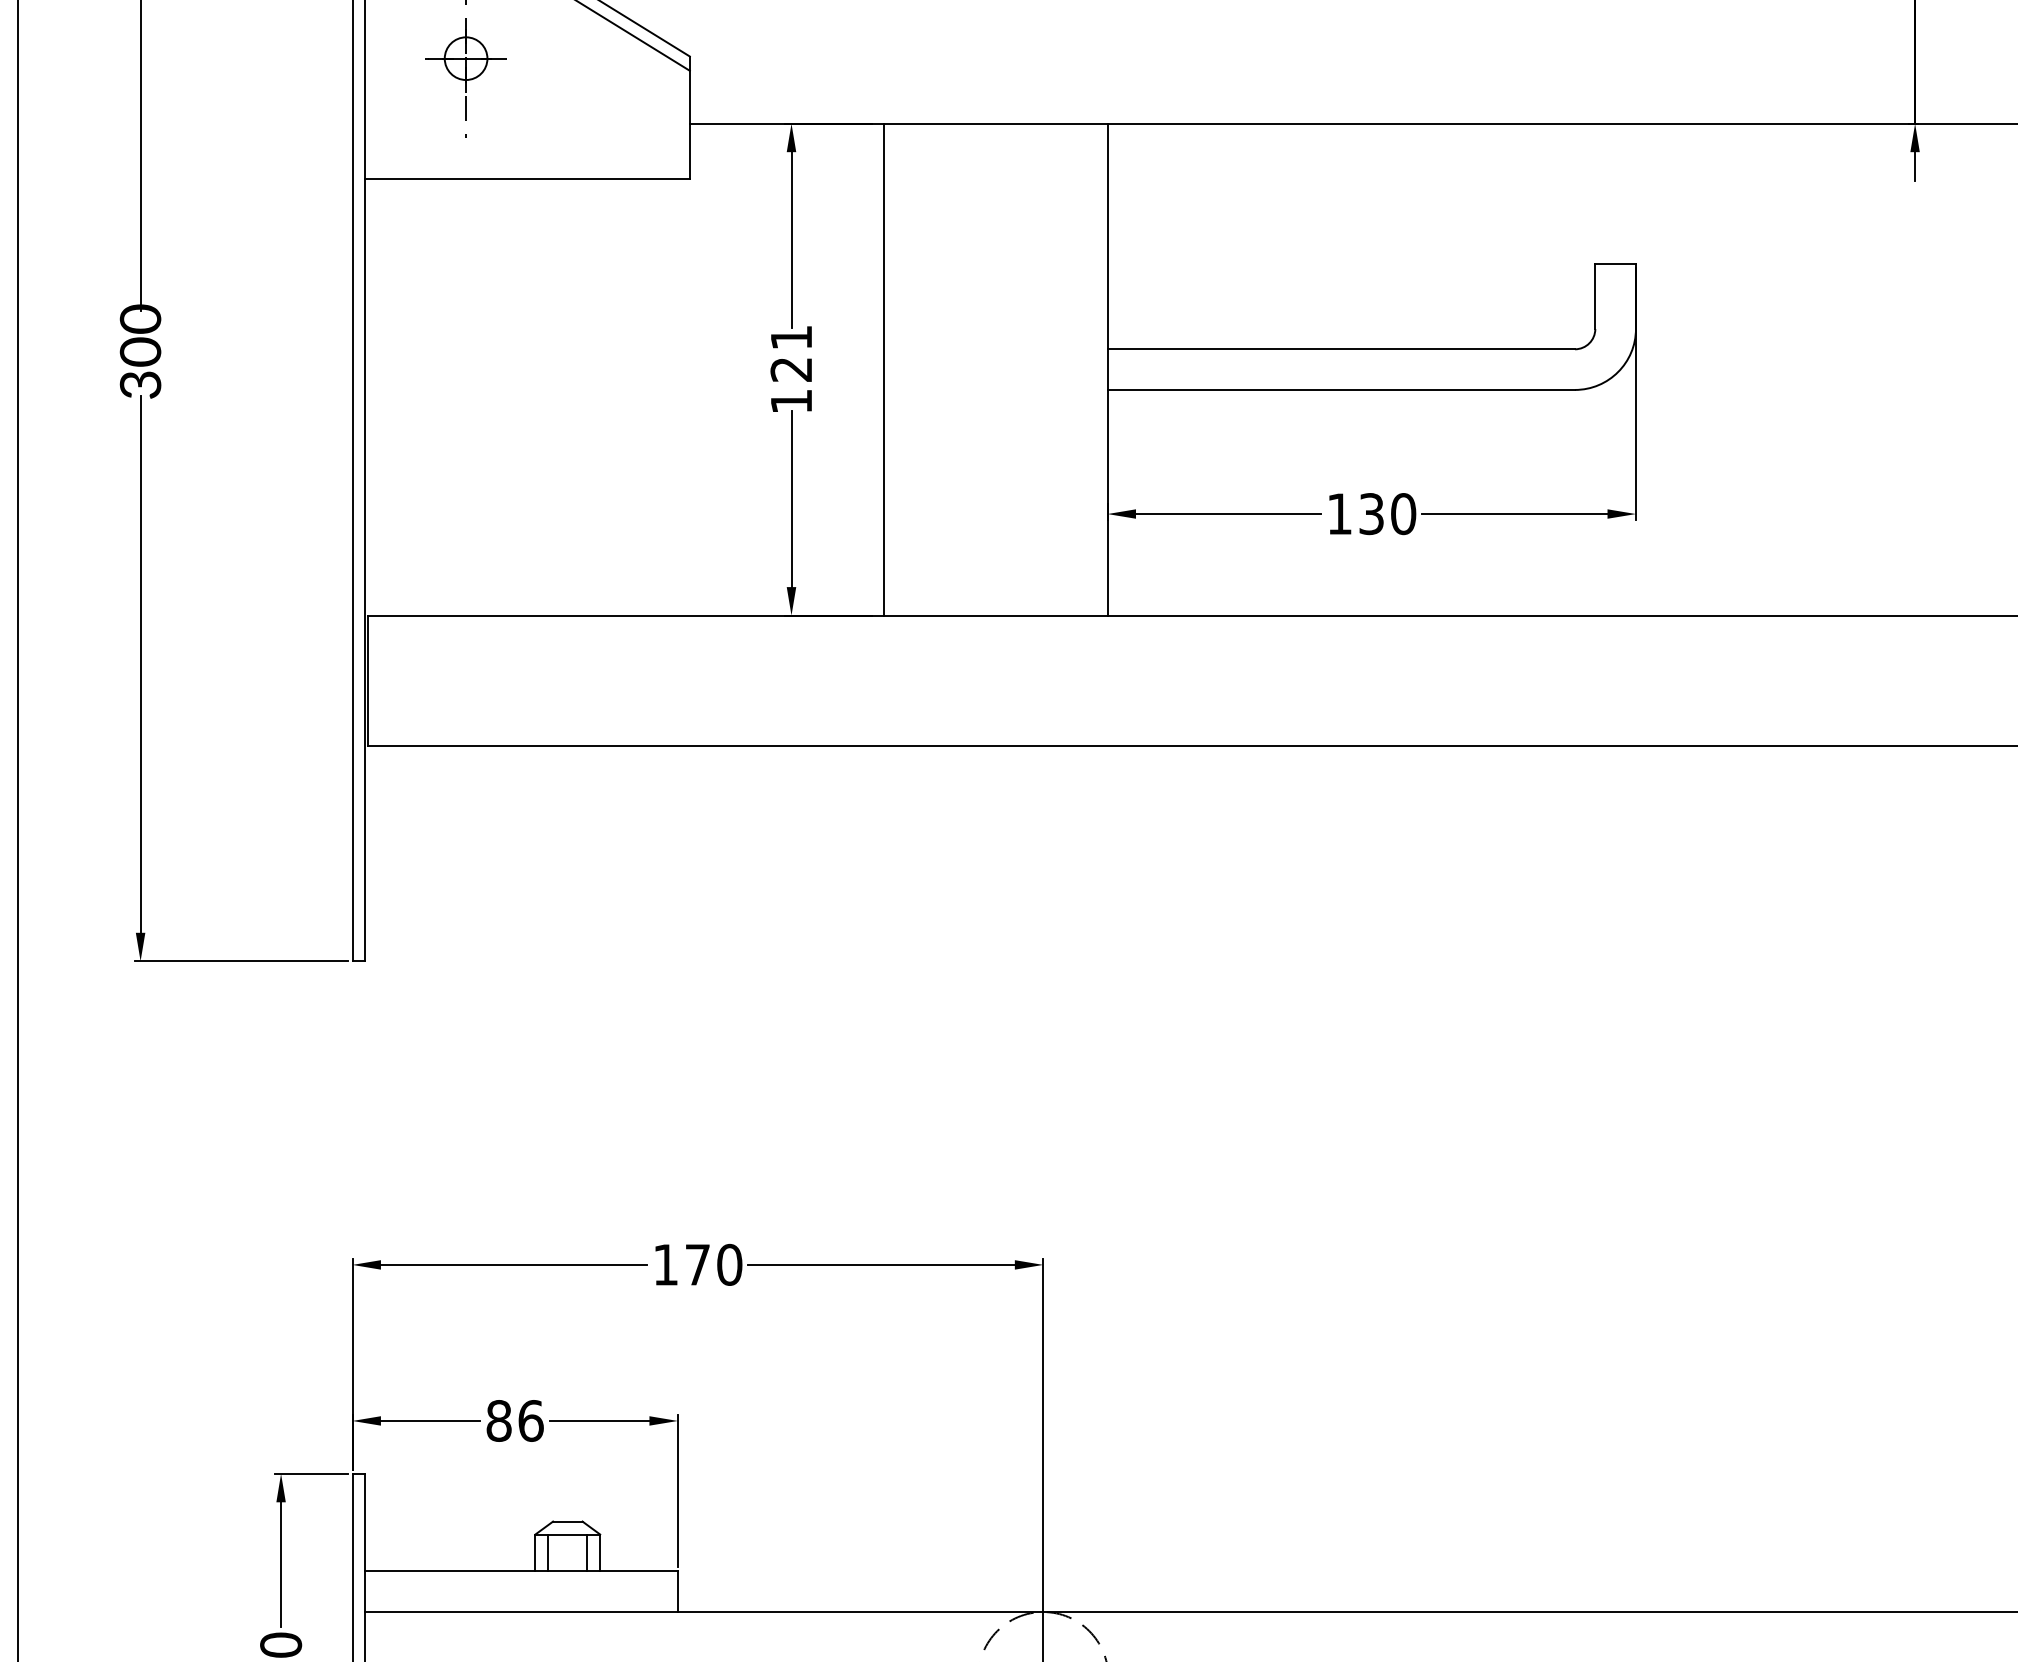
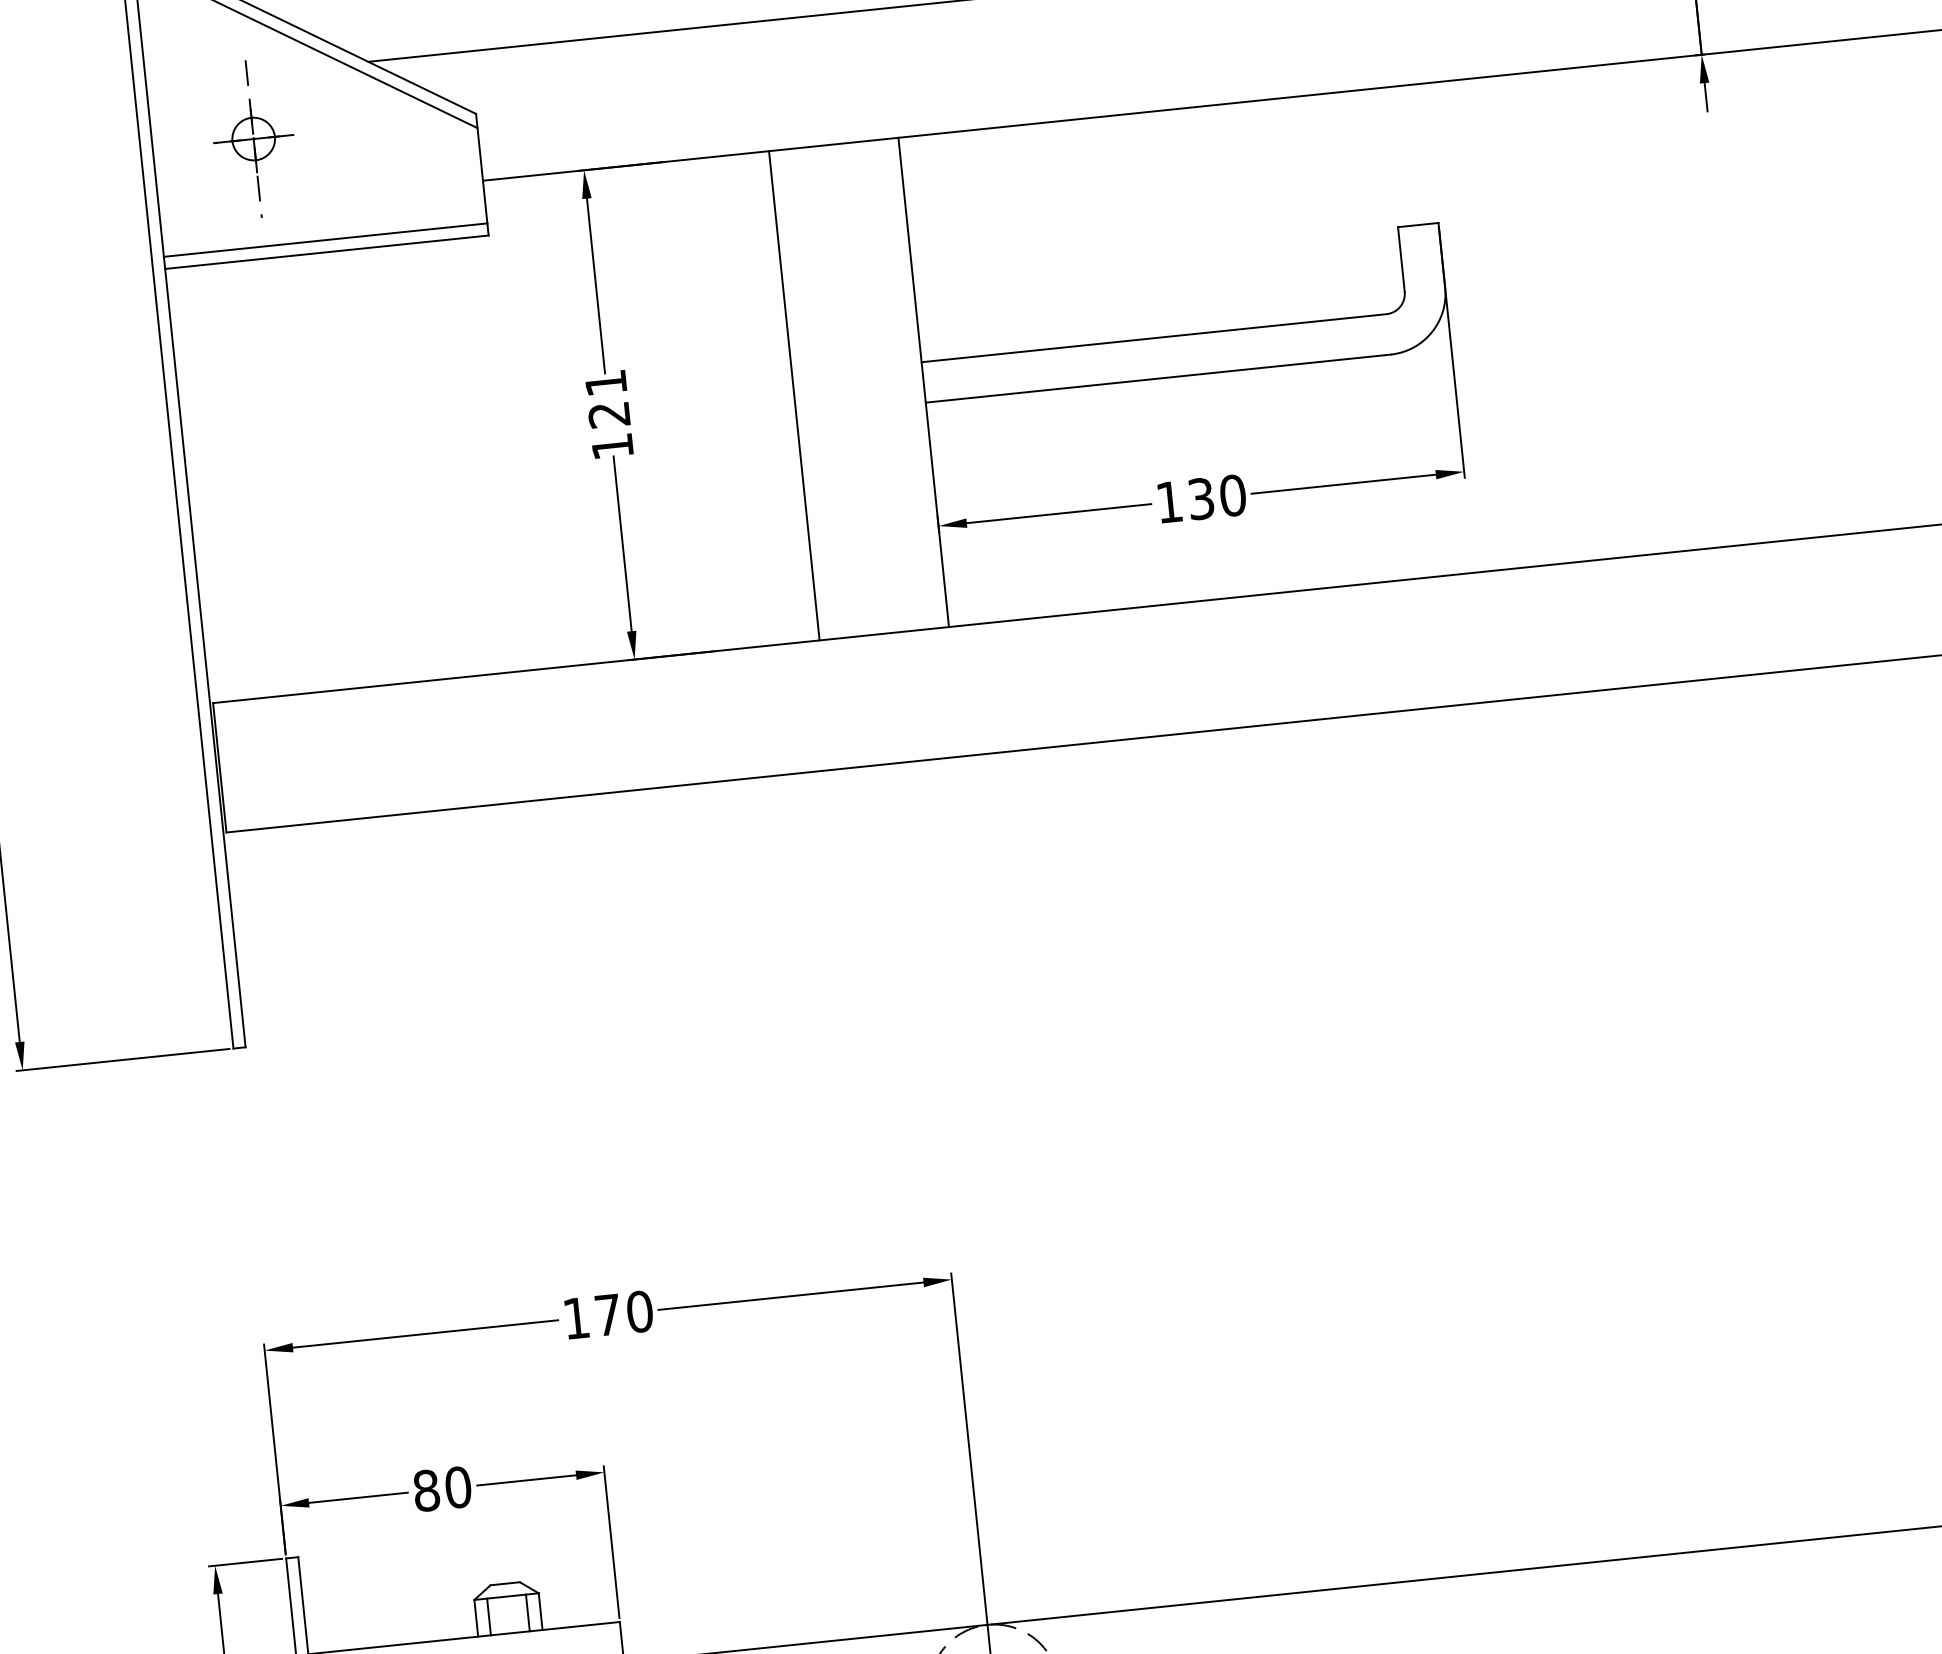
line: (526, 166) -> (324, 240), added
line: (884, 369) -> (794, 395), moved
text: (530, 1420) -> (457, 1487), 86 -> 80

